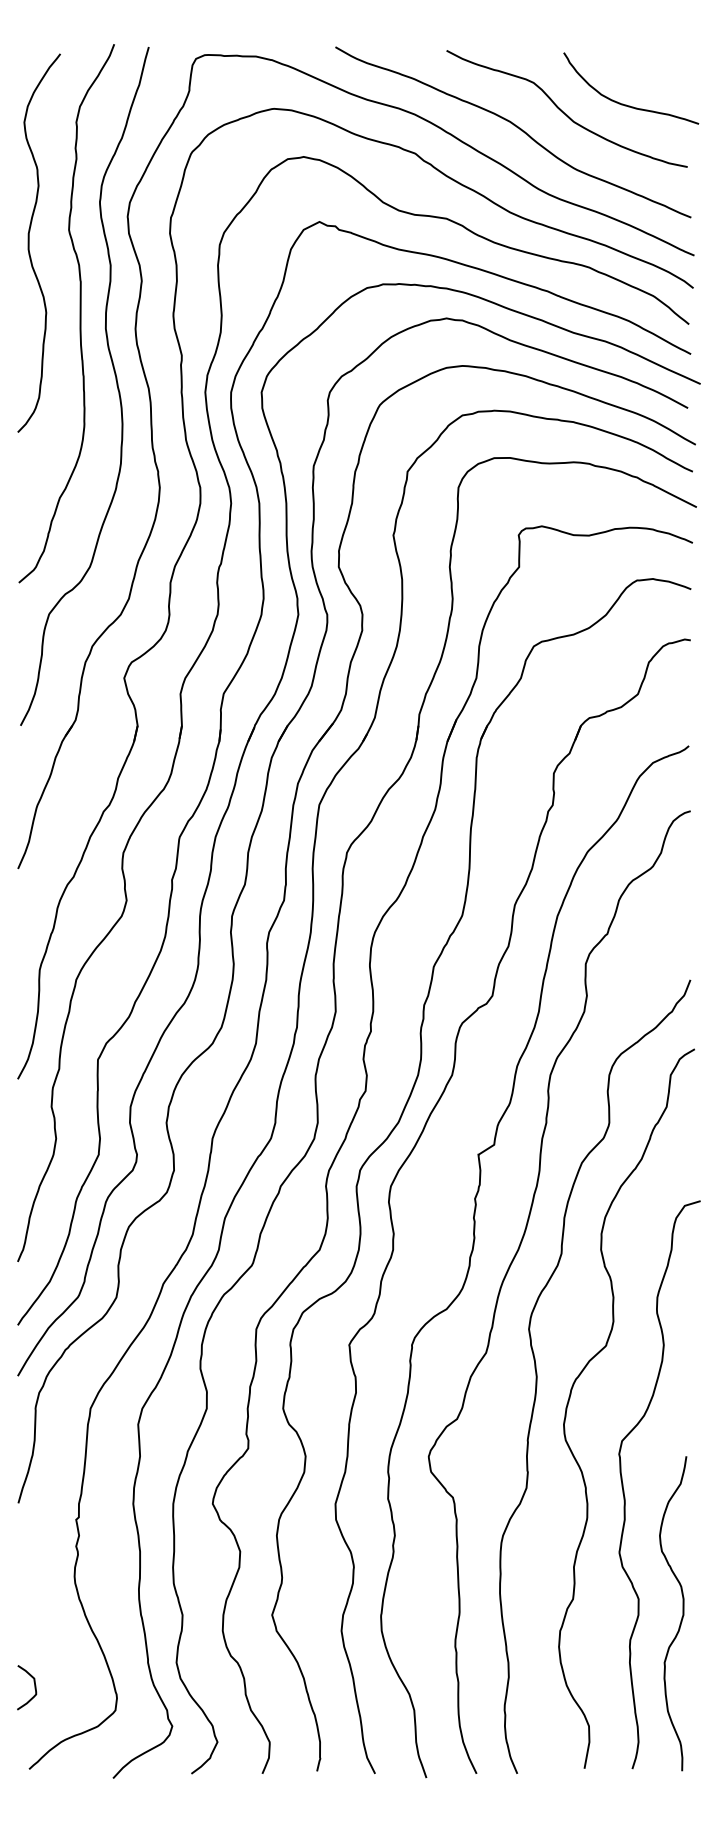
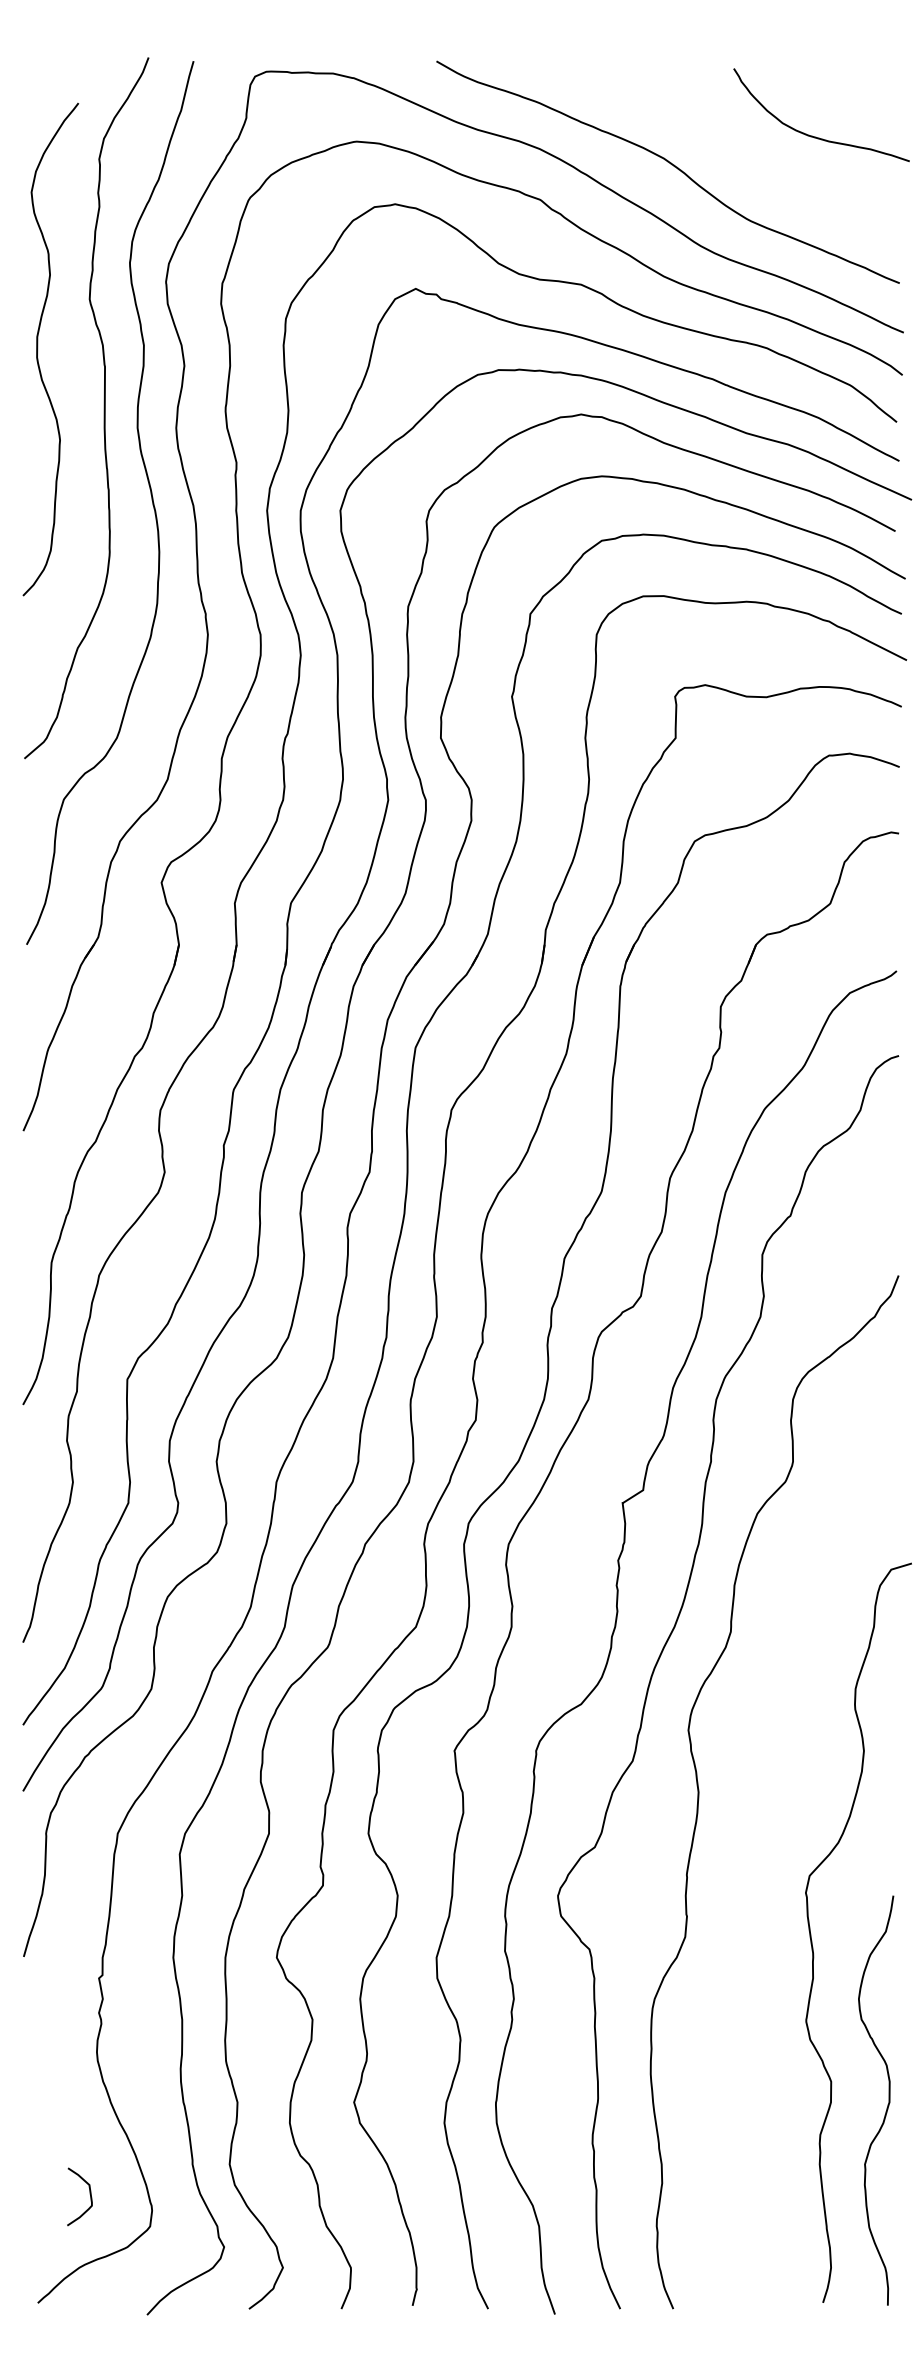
curve: (563, 111) -> (733, 145), removed
curve: (29, 243) -> (38, 349), moved
curve: (582, 1373) -> (757, 1787), removed
curve: (34, 1685) -> (89, 2194), moved

